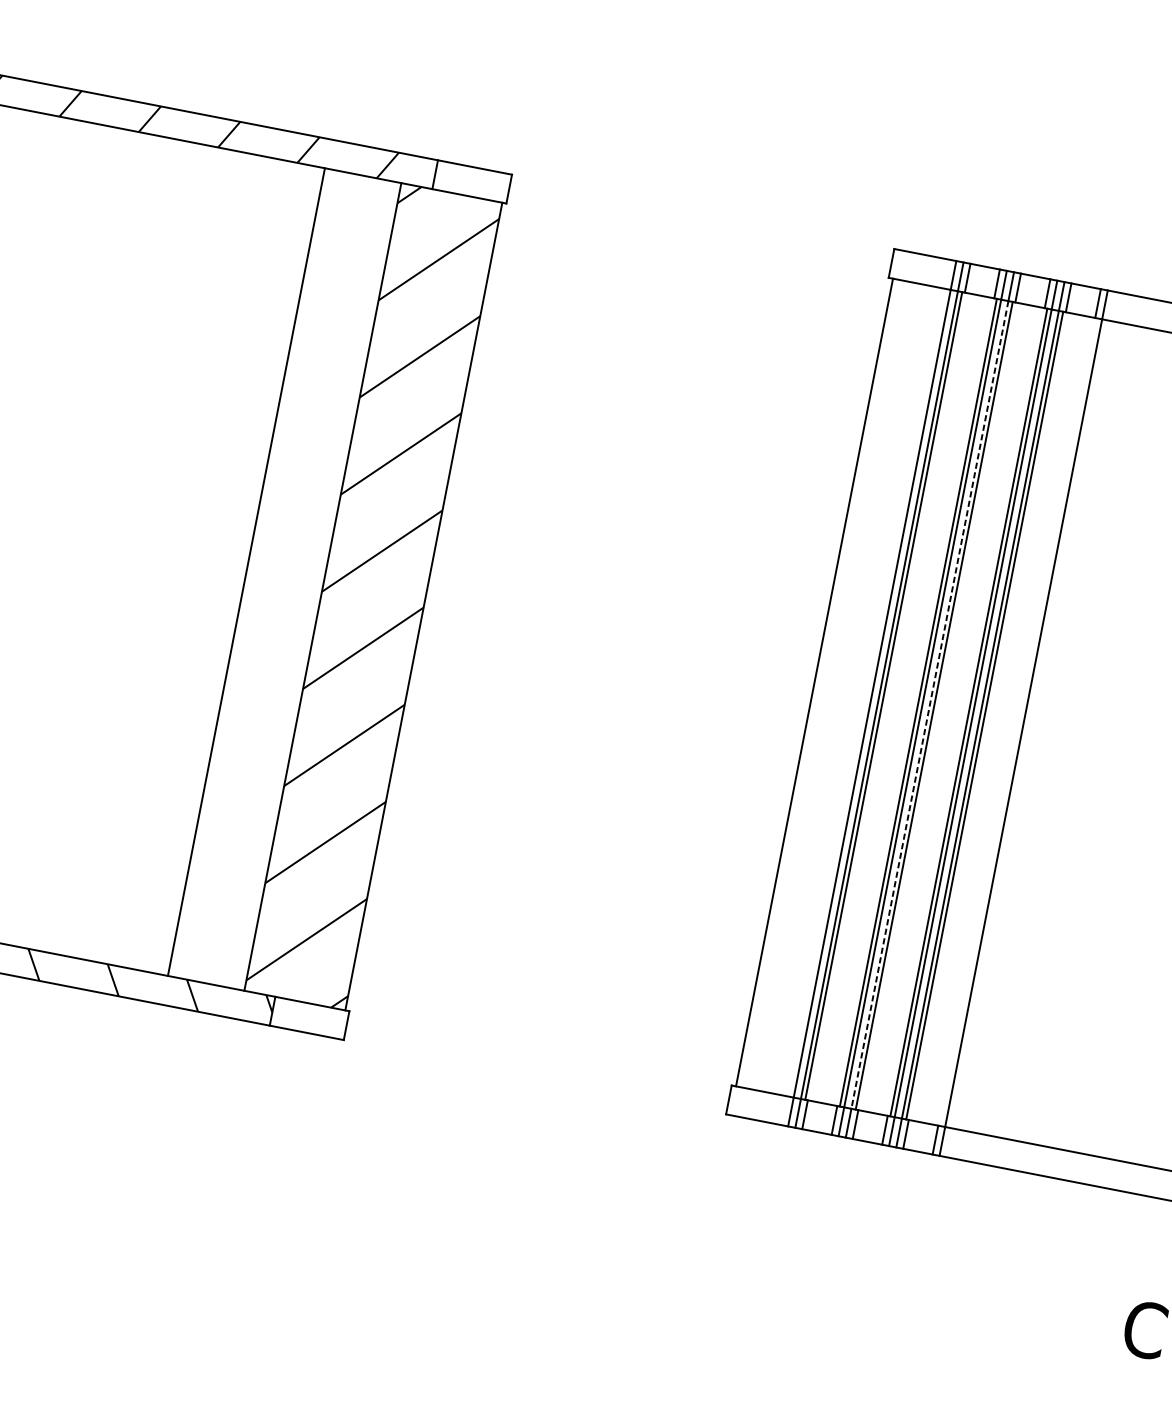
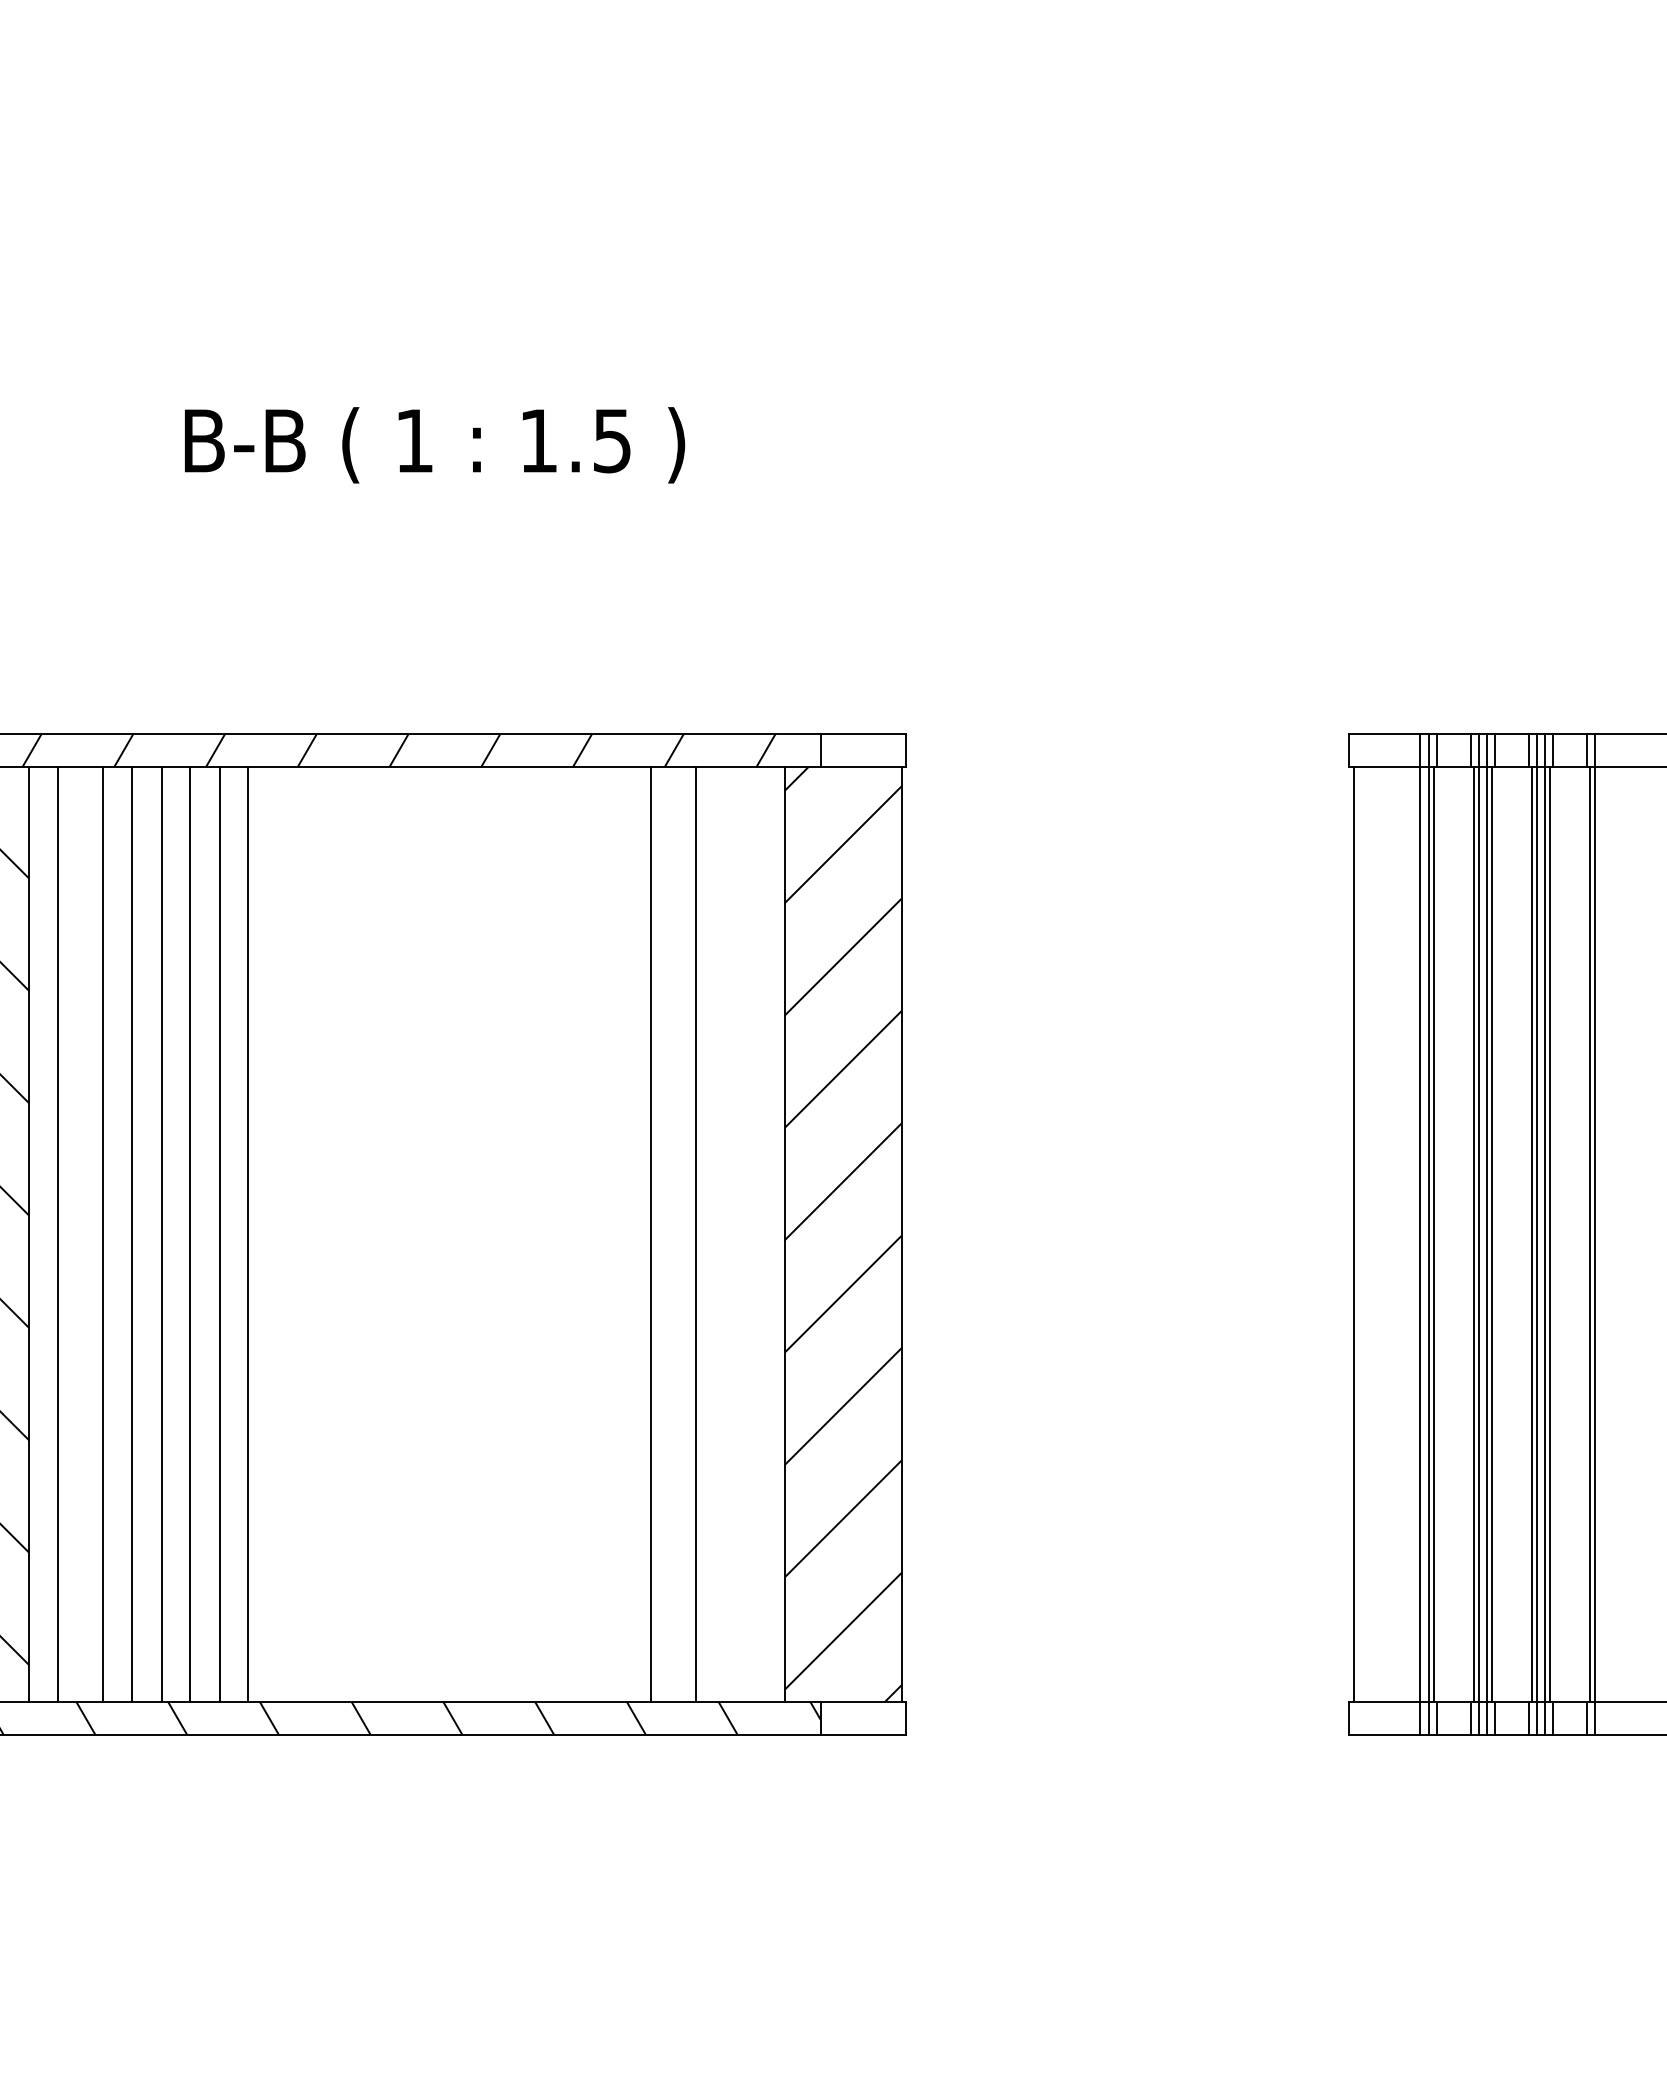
line: (207, 564) -> (651, 1234), added
line: (930, 705) -> (1487, 1235), dashed -> solid
line: (1019, 722) -> (1590, 1234), added

